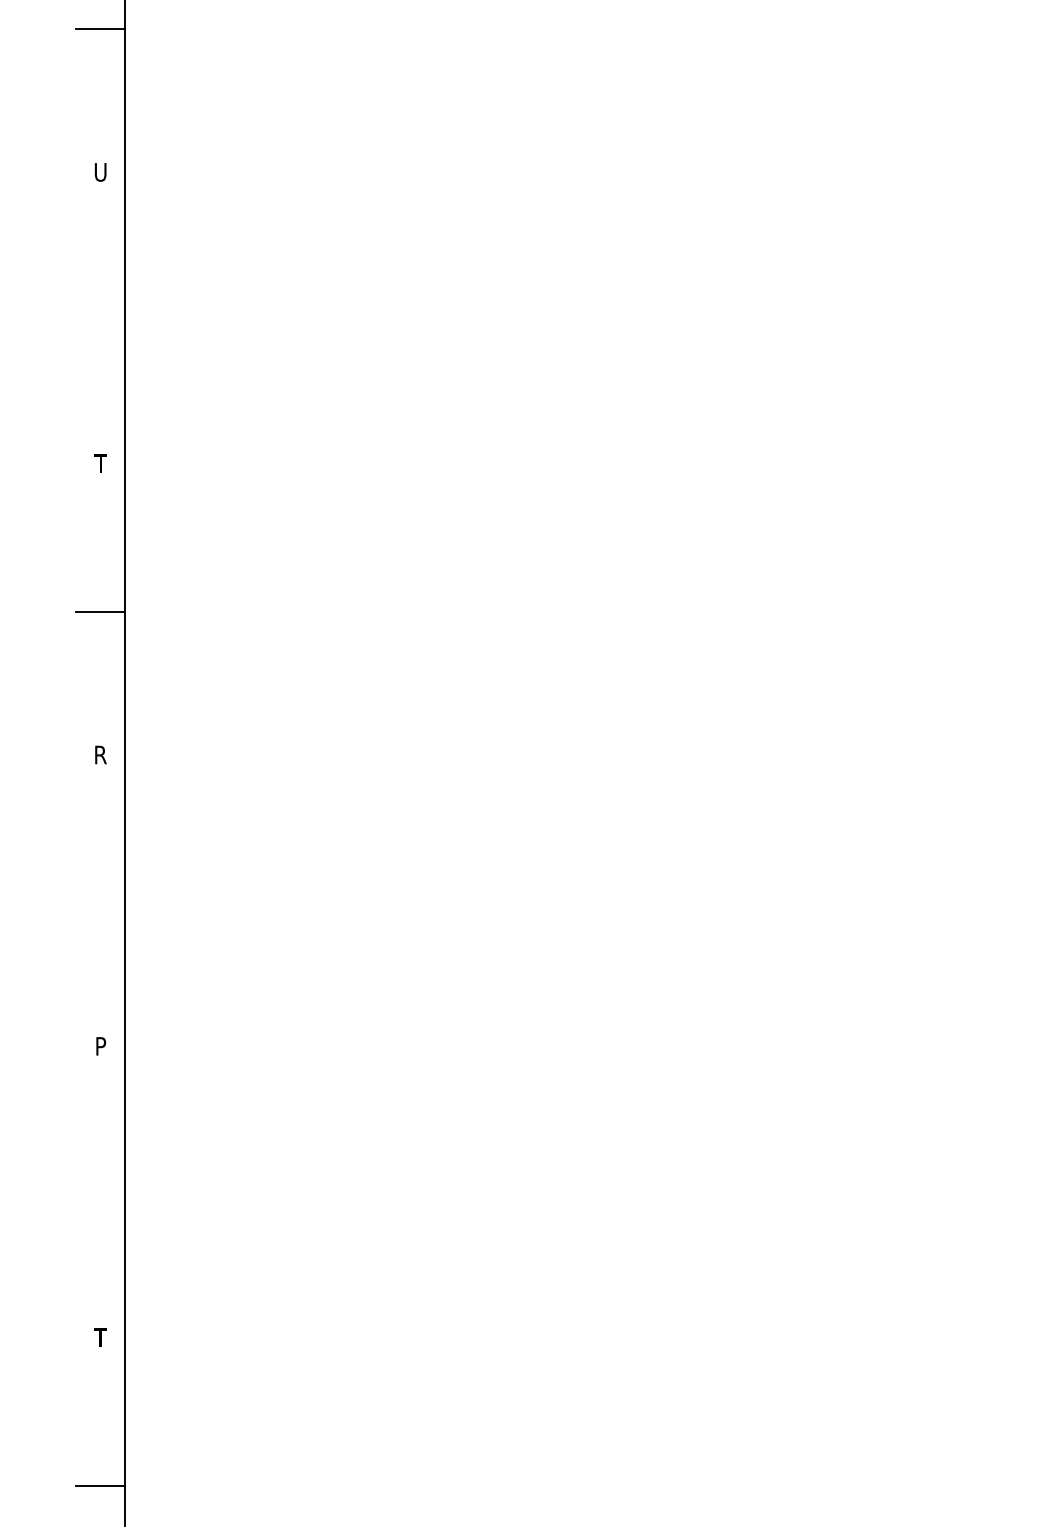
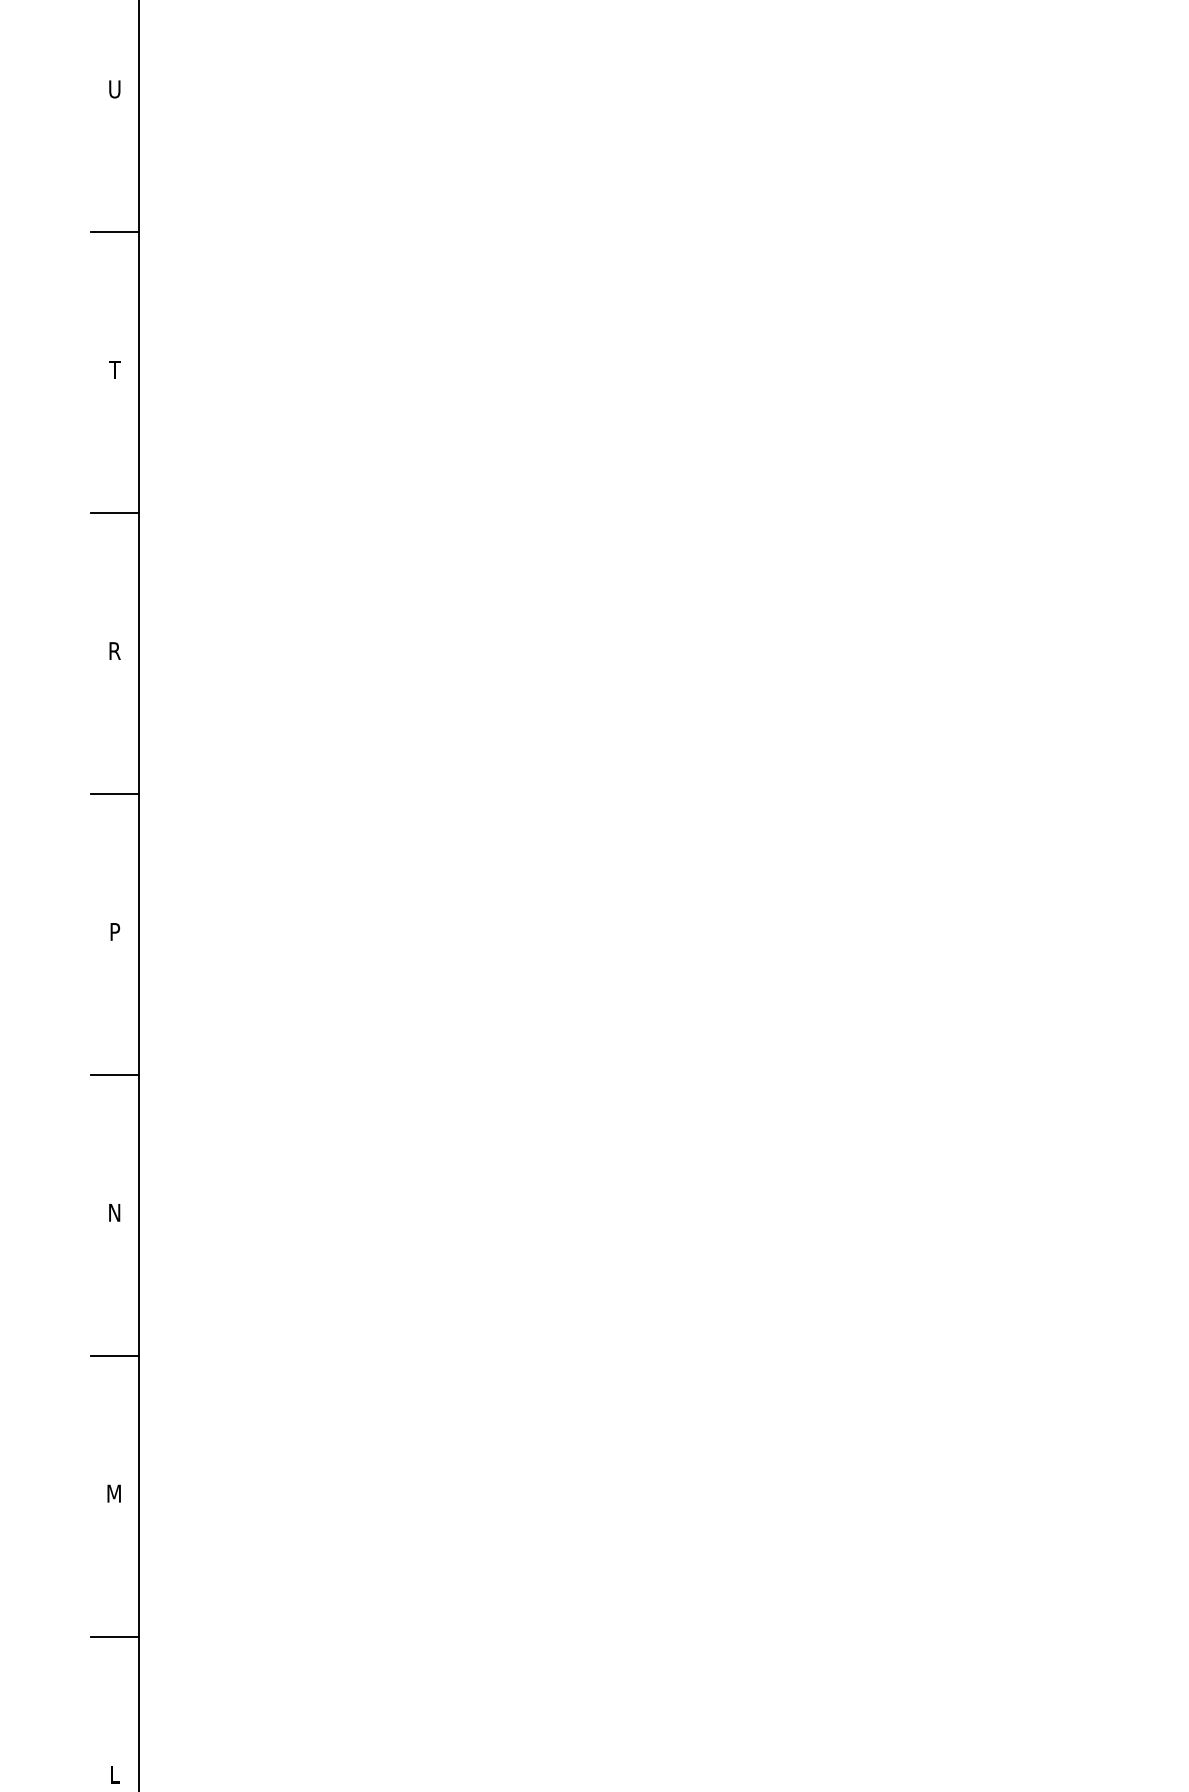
line: (100, 320) -> (114, 232), added
line: (100, 903) -> (114, 794), added
line: (100, 1194) -> (114, 1074), added
text: (100, 1337) -> (114, 1212), T -> N

